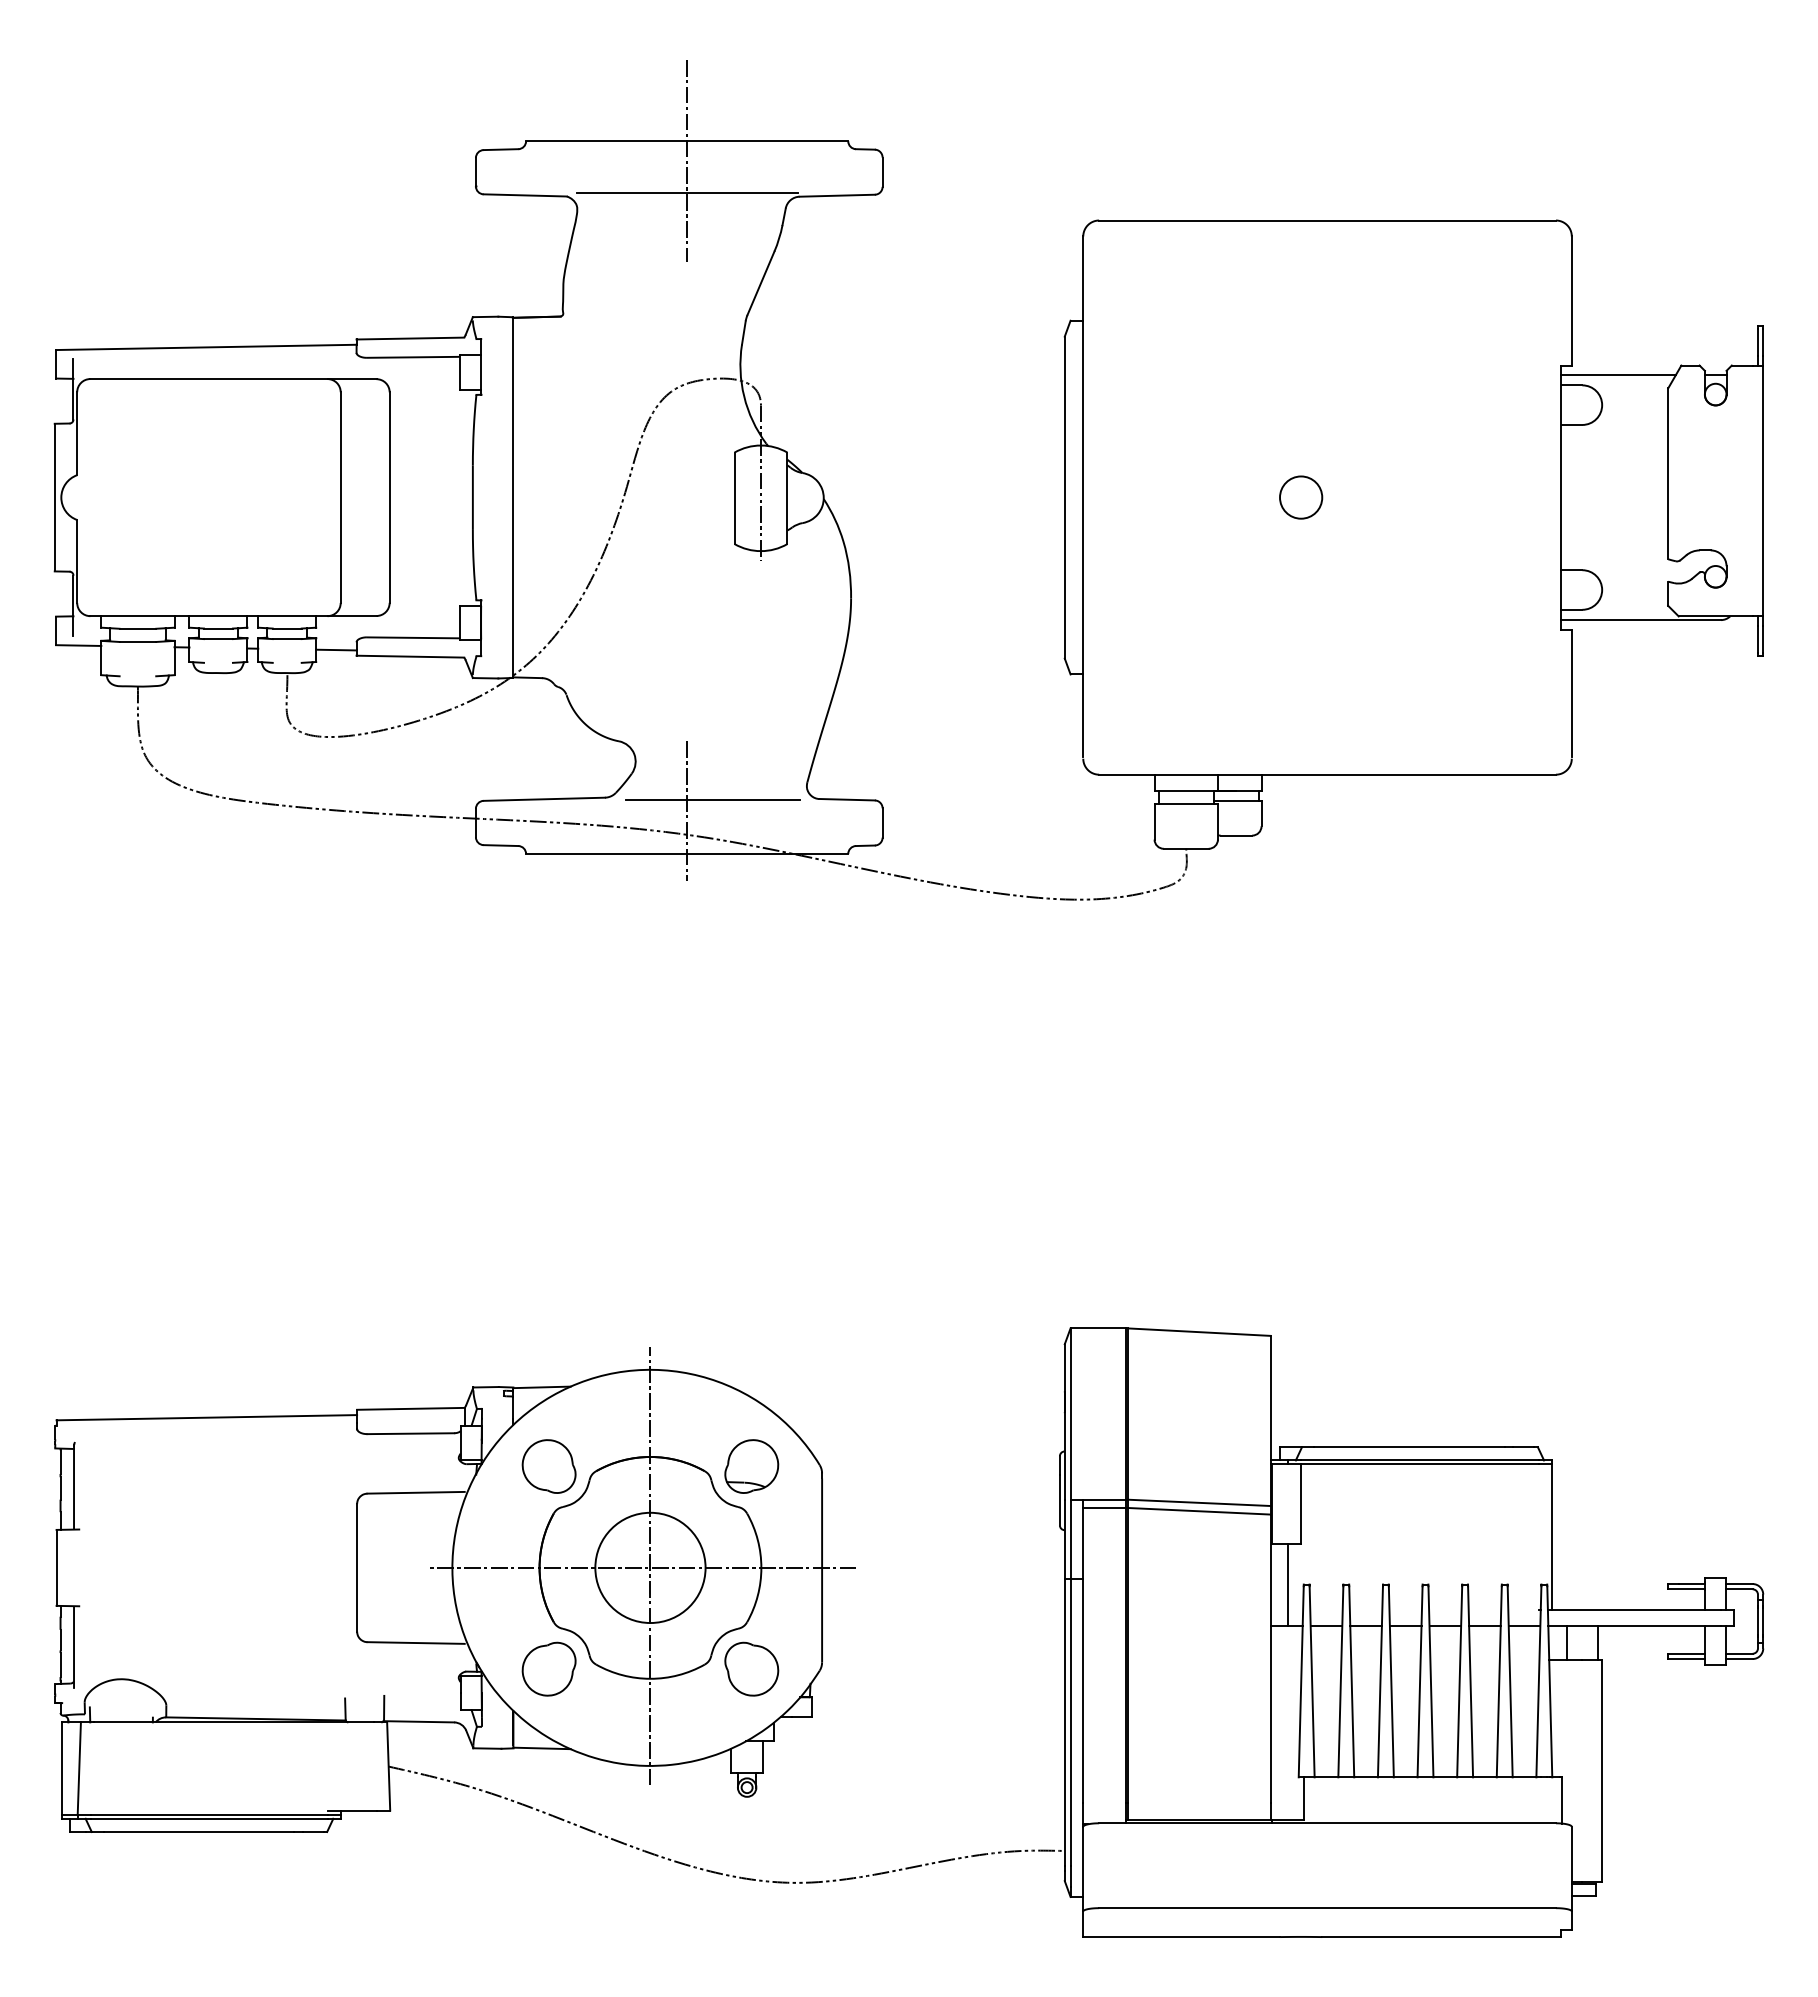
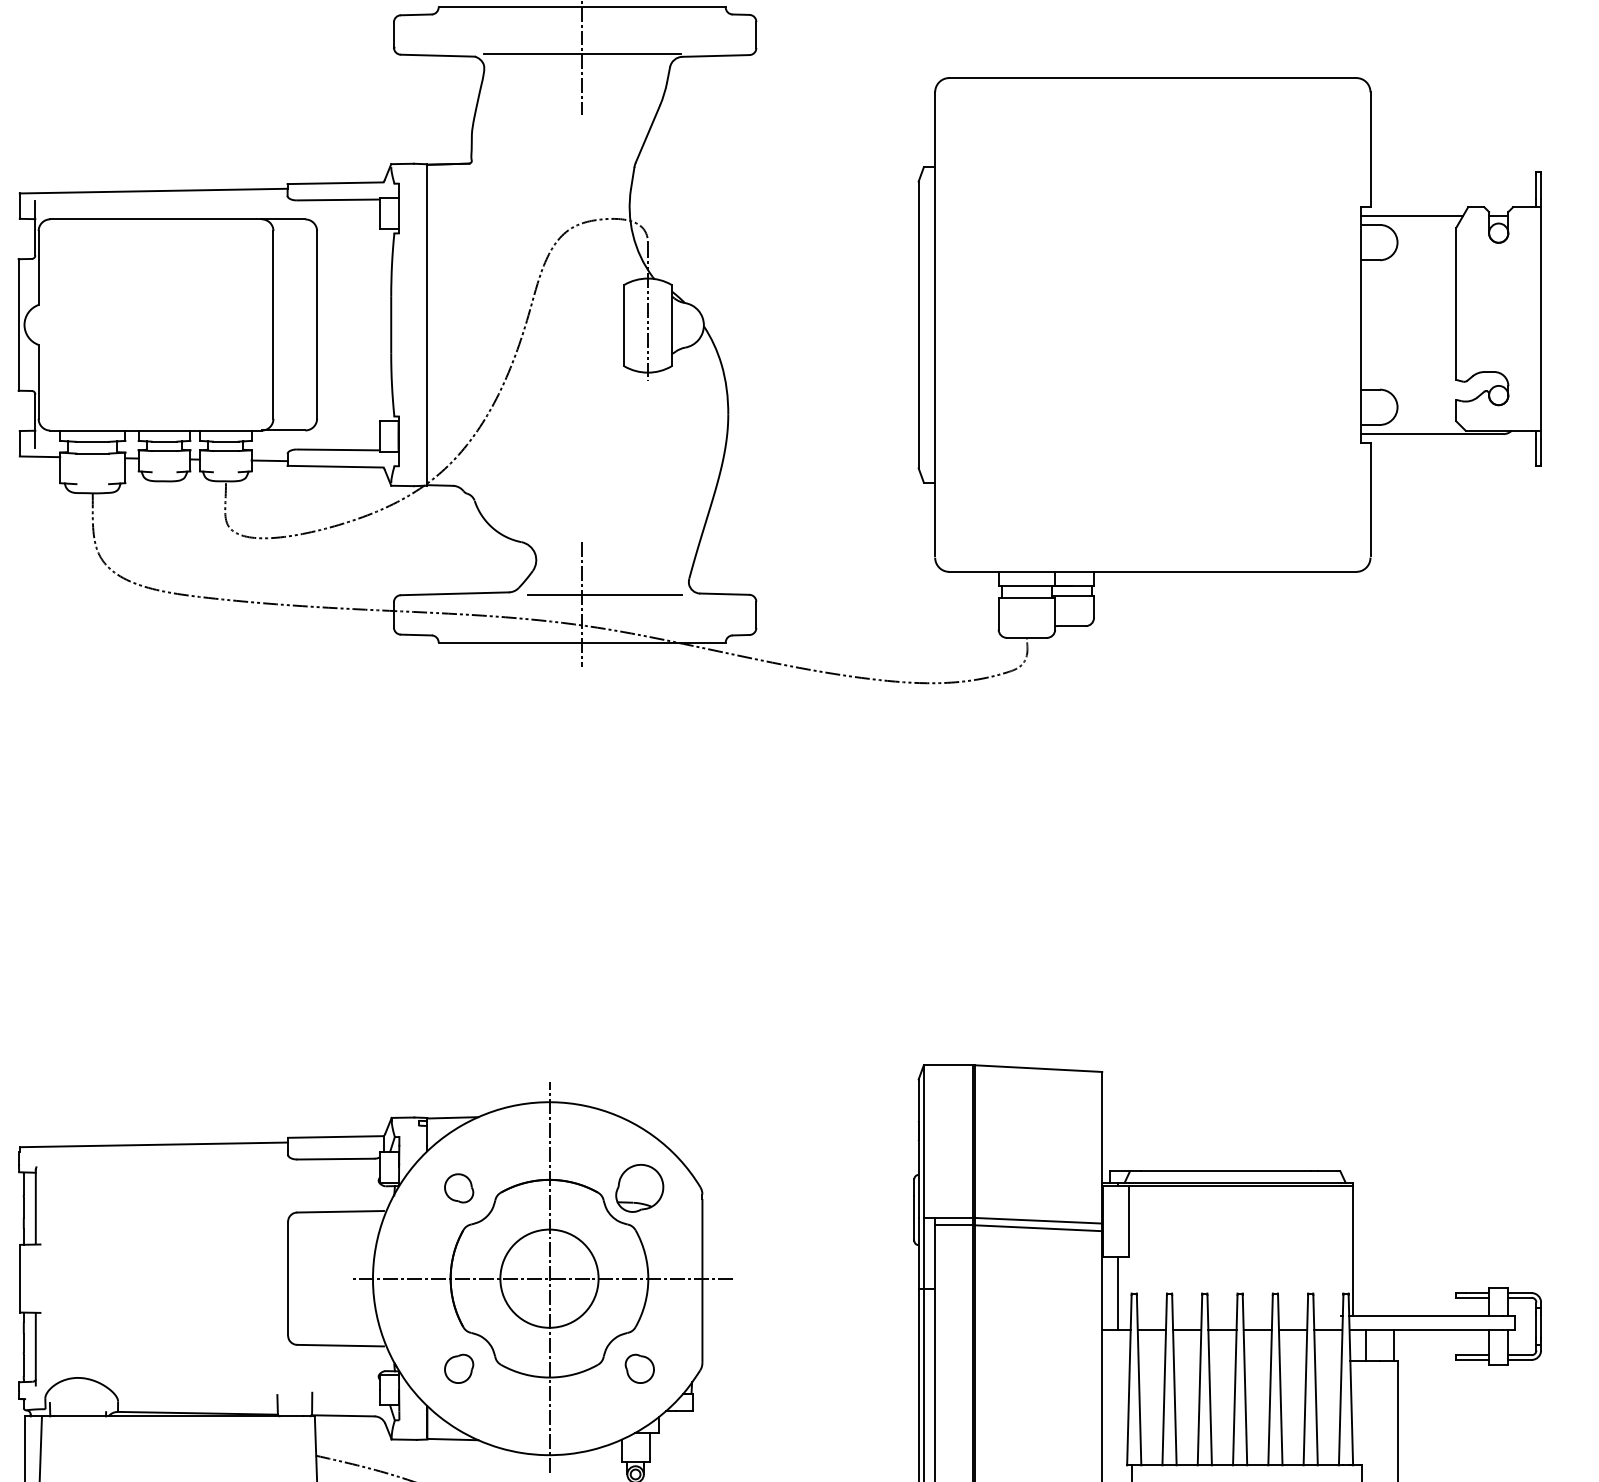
circle: (1301, 497) -> (1129, 324), removed
part: (548, 1466) -> (458, 1188), size x0.6
part: (548, 1668) -> (458, 1368), size x0.6
part: (751, 1668) -> (639, 1368), size x0.6

